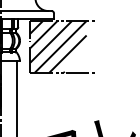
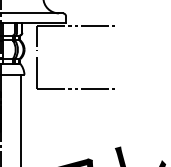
hatch: (58, 46) -> (71, 56), removed

